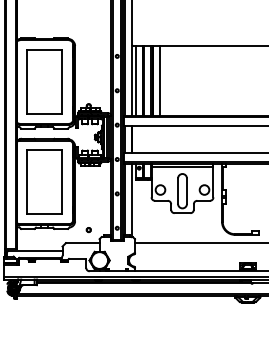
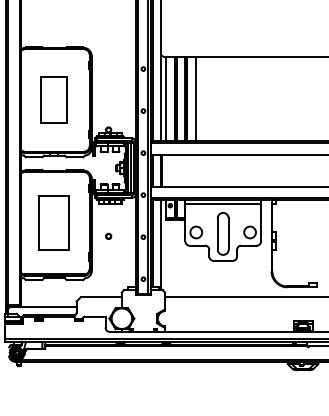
part: (44, 81) -> (54, 99), size x0.6
part: (44, 181) -> (54, 222), size x0.7
part: (88, 229) -> (108, 235), moved

